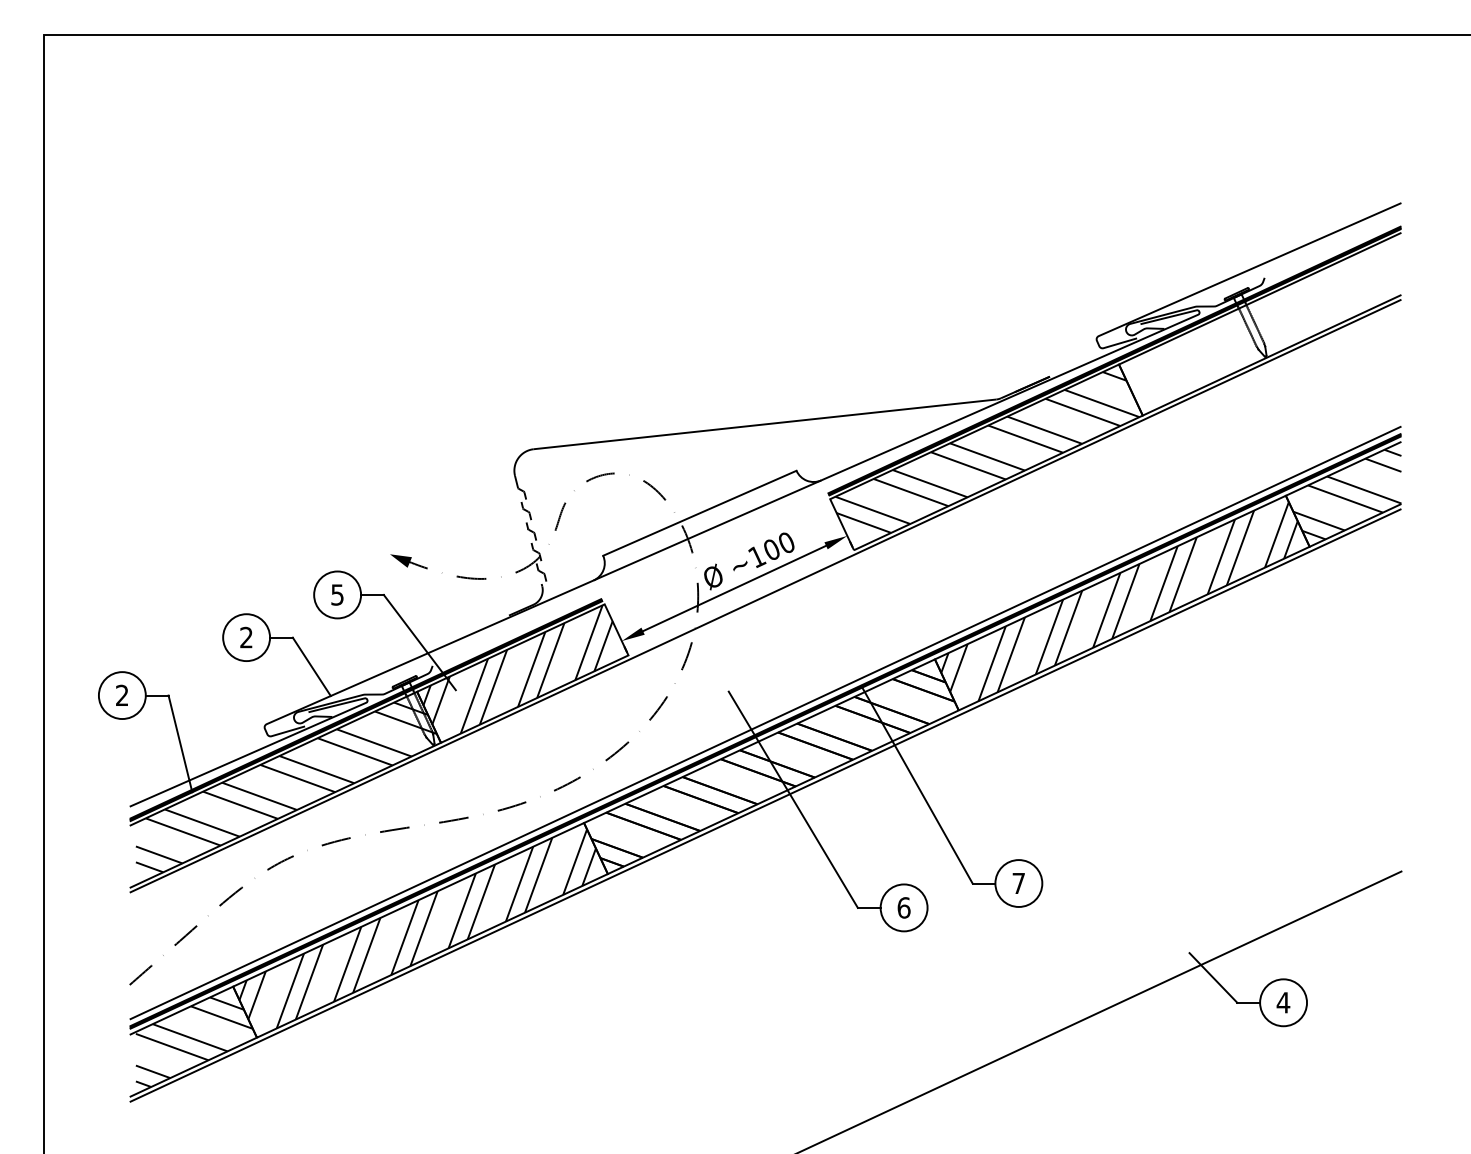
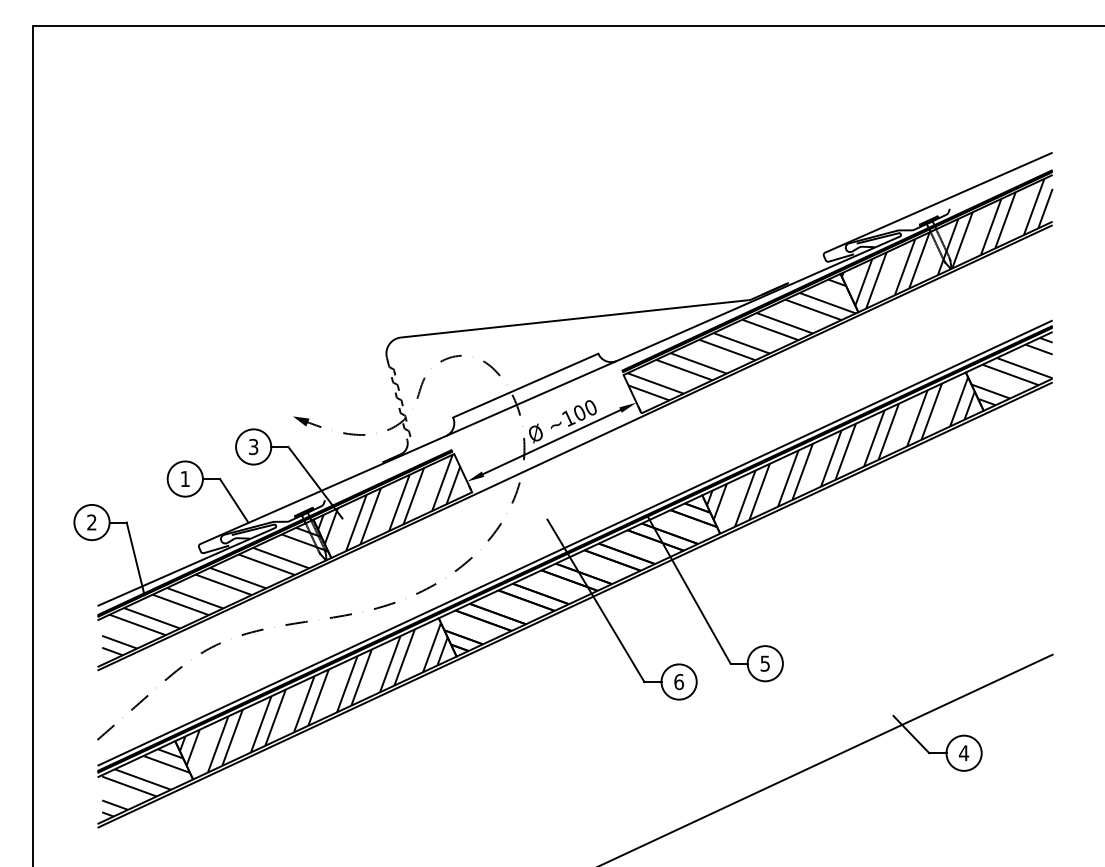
hatch: (1260, 324) -> (946, 243), added
text: (337, 594) -> (253, 446), 5 -> 3
text: (245, 636) -> (184, 478), 2 -> 1
text: (1017, 883) -> (764, 663), 7 -> 5

